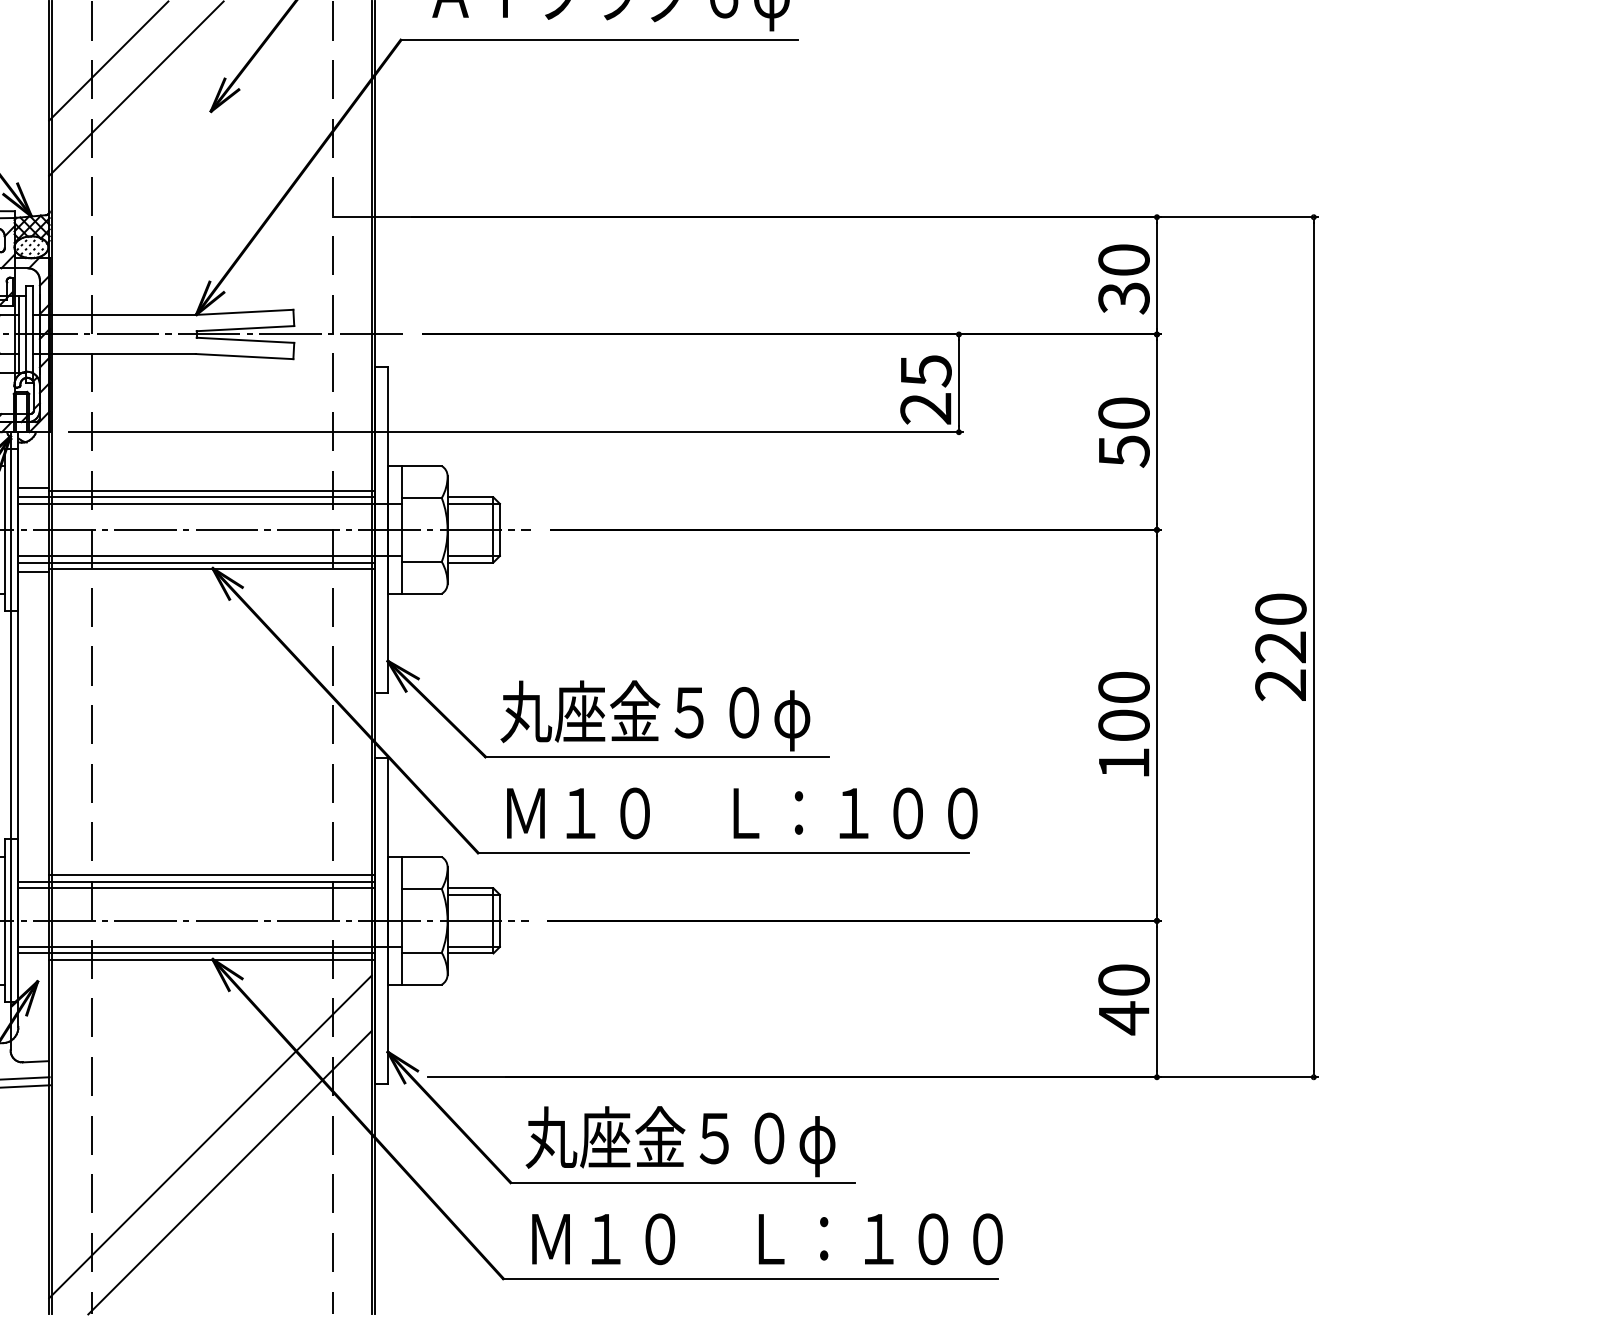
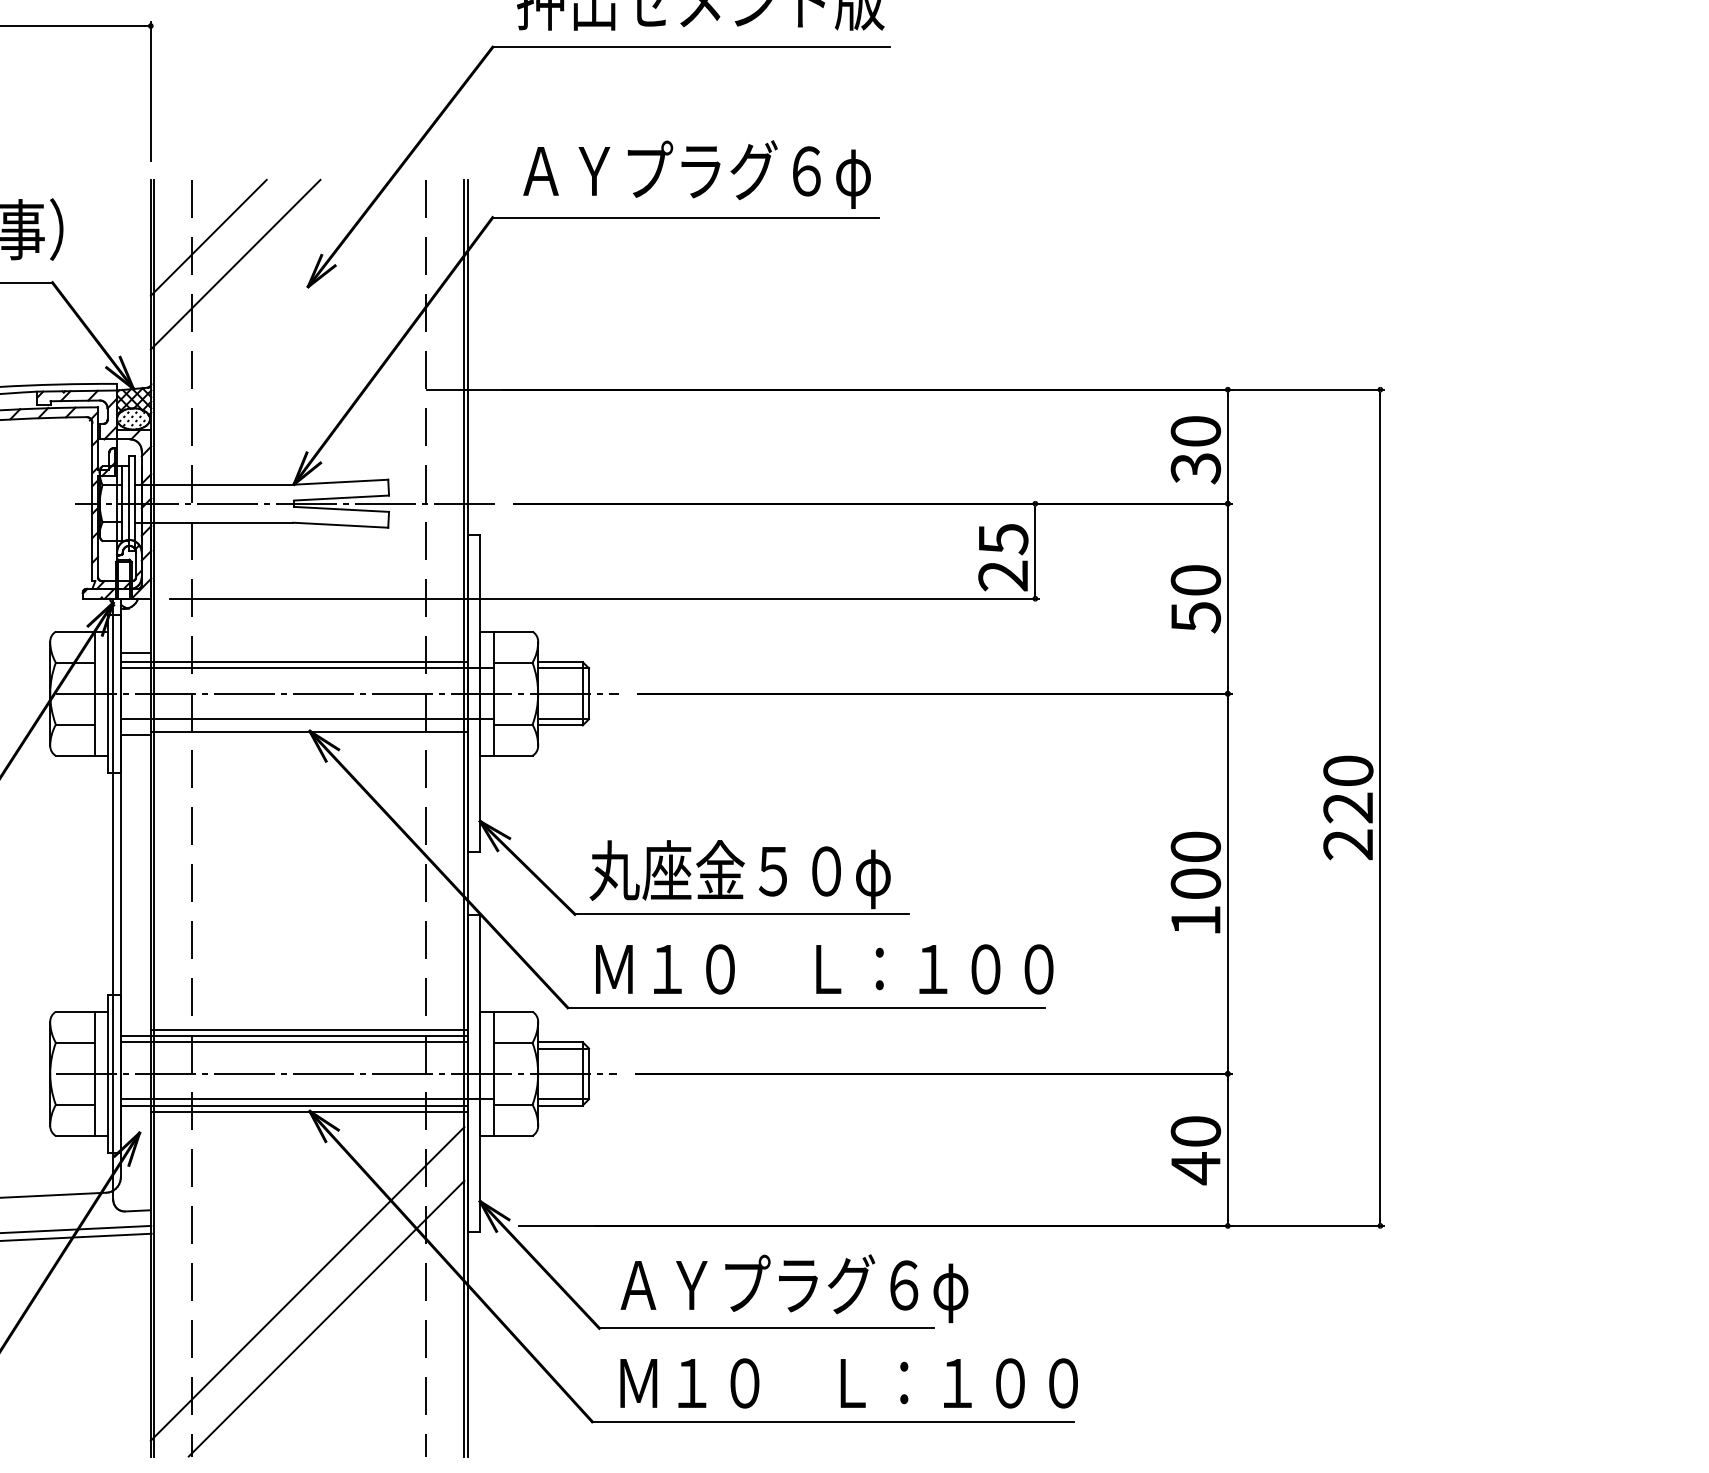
line: (211, 490) -> (308, 655), removed
line: (195, 562) -> (293, 725), removed
text: (708, 1141) -> (791, 1288), 丸座金５０φ -> ＡＹプラグ６φ

